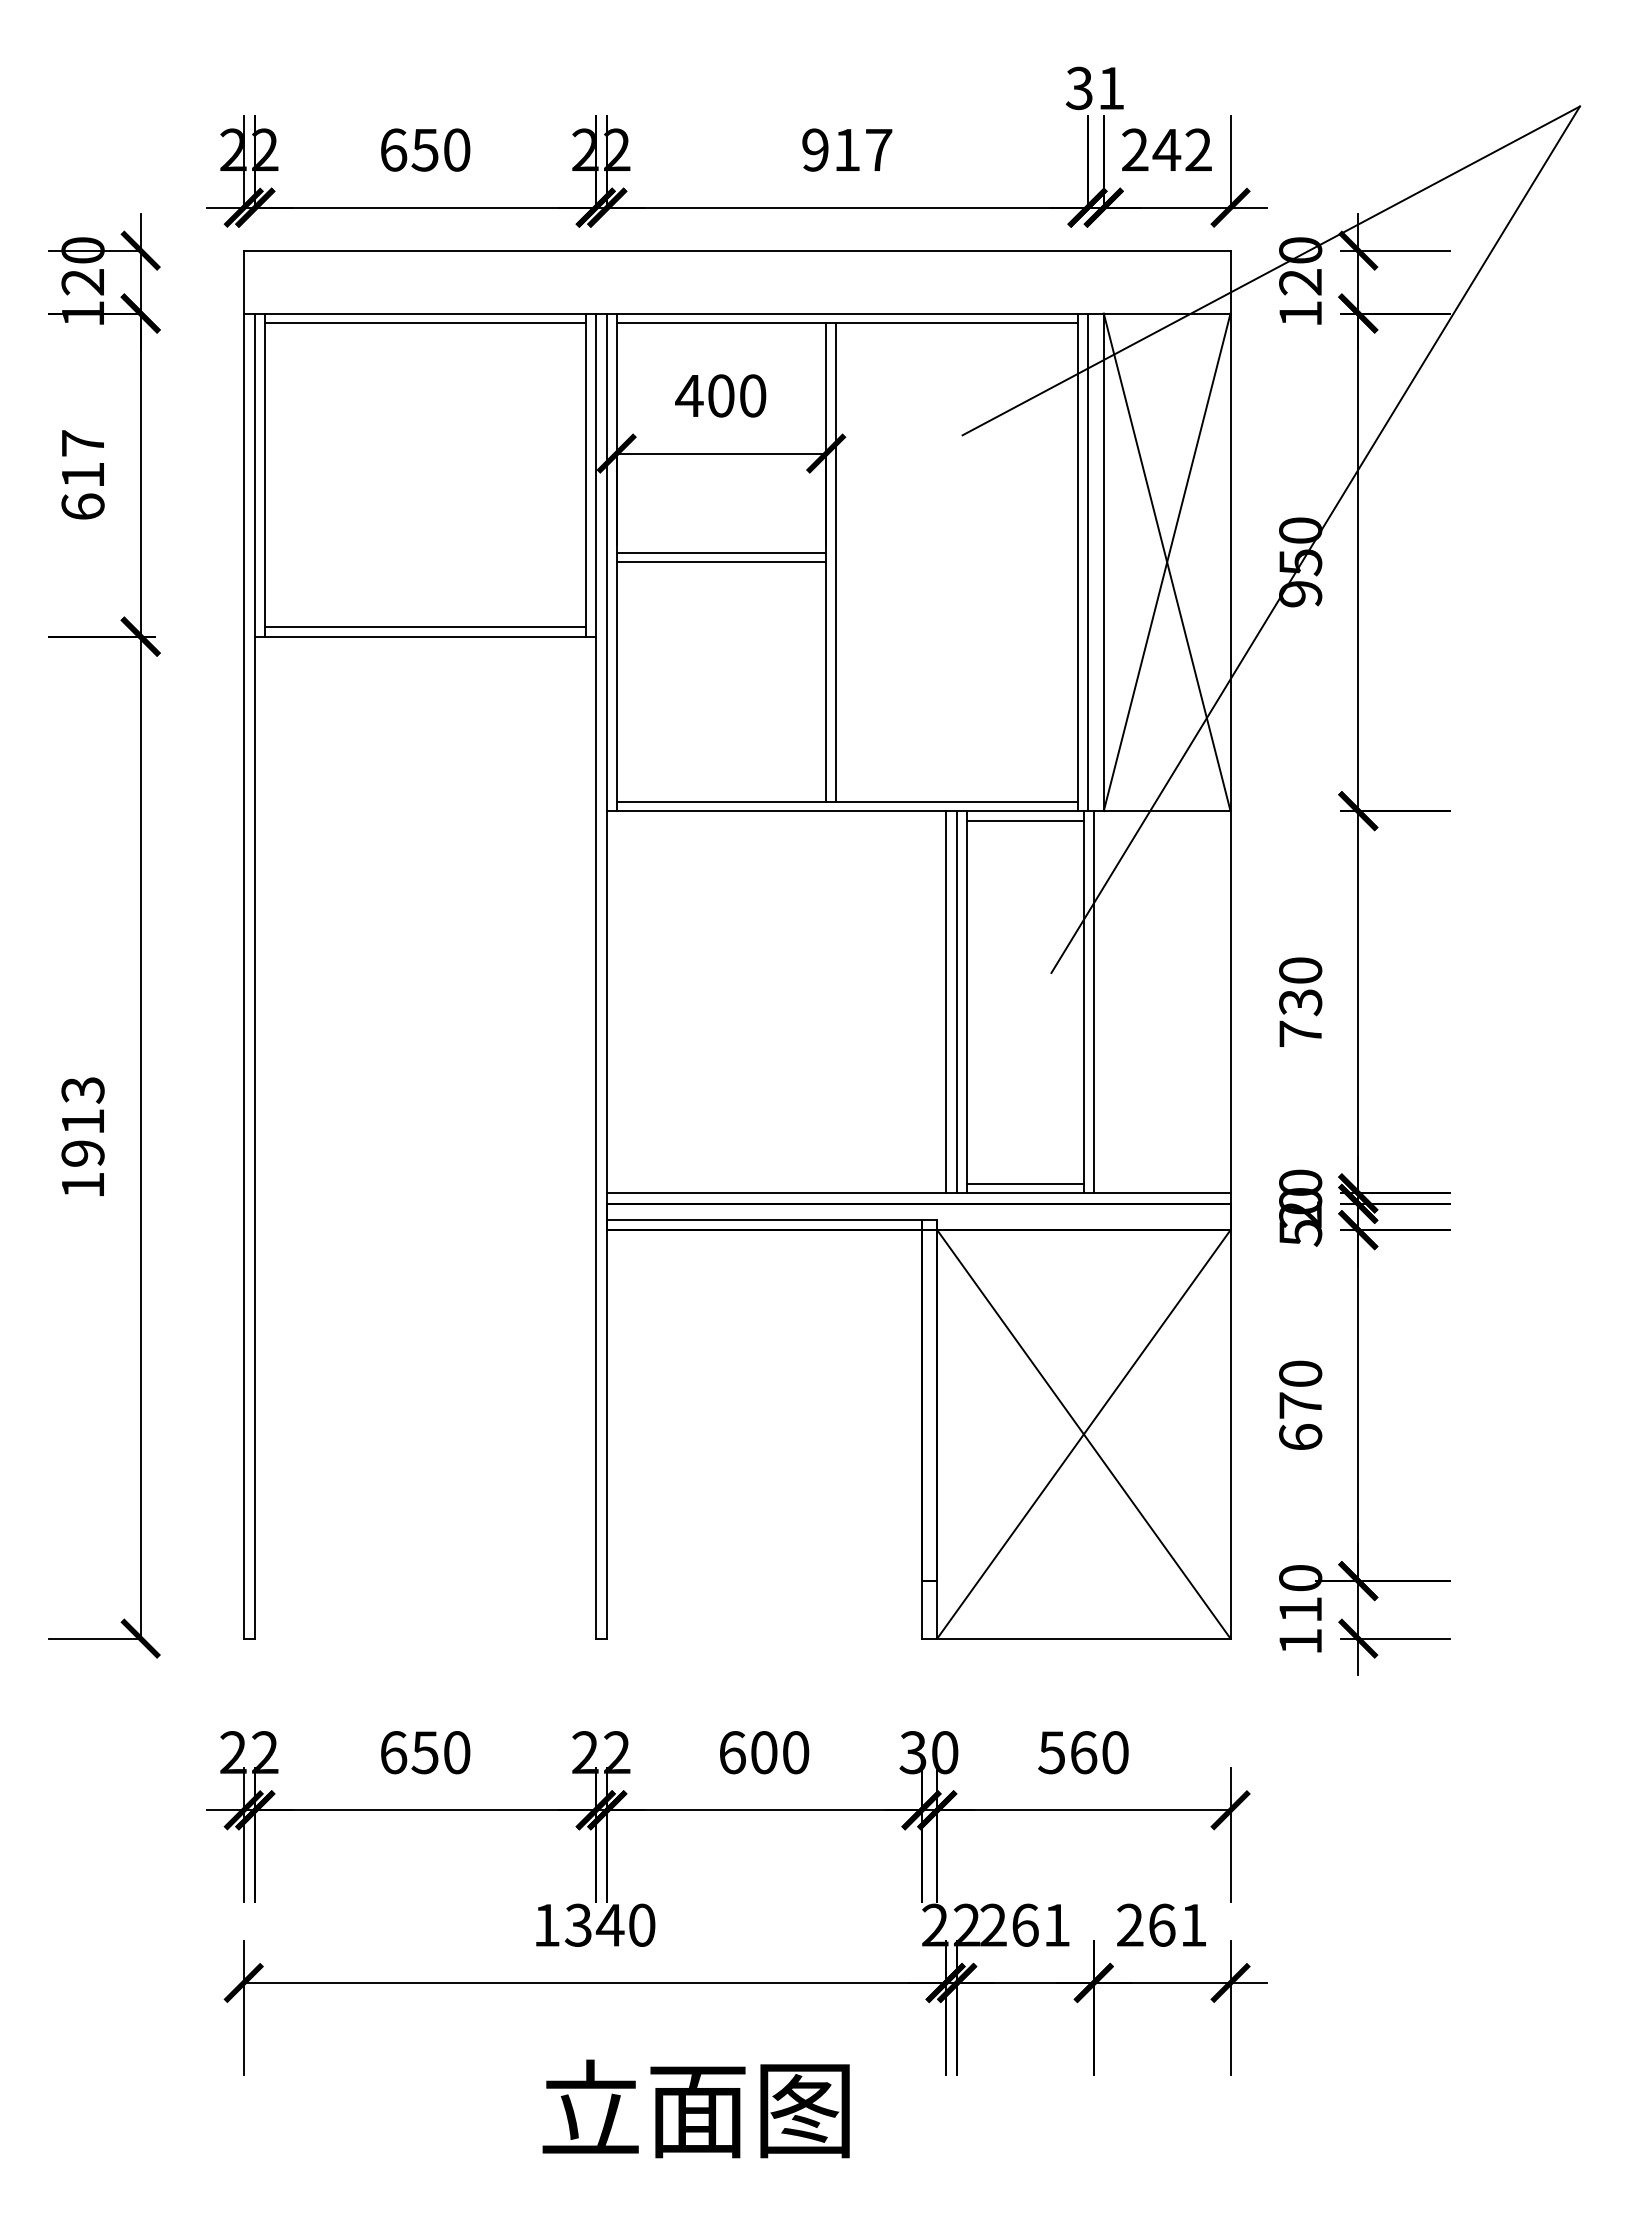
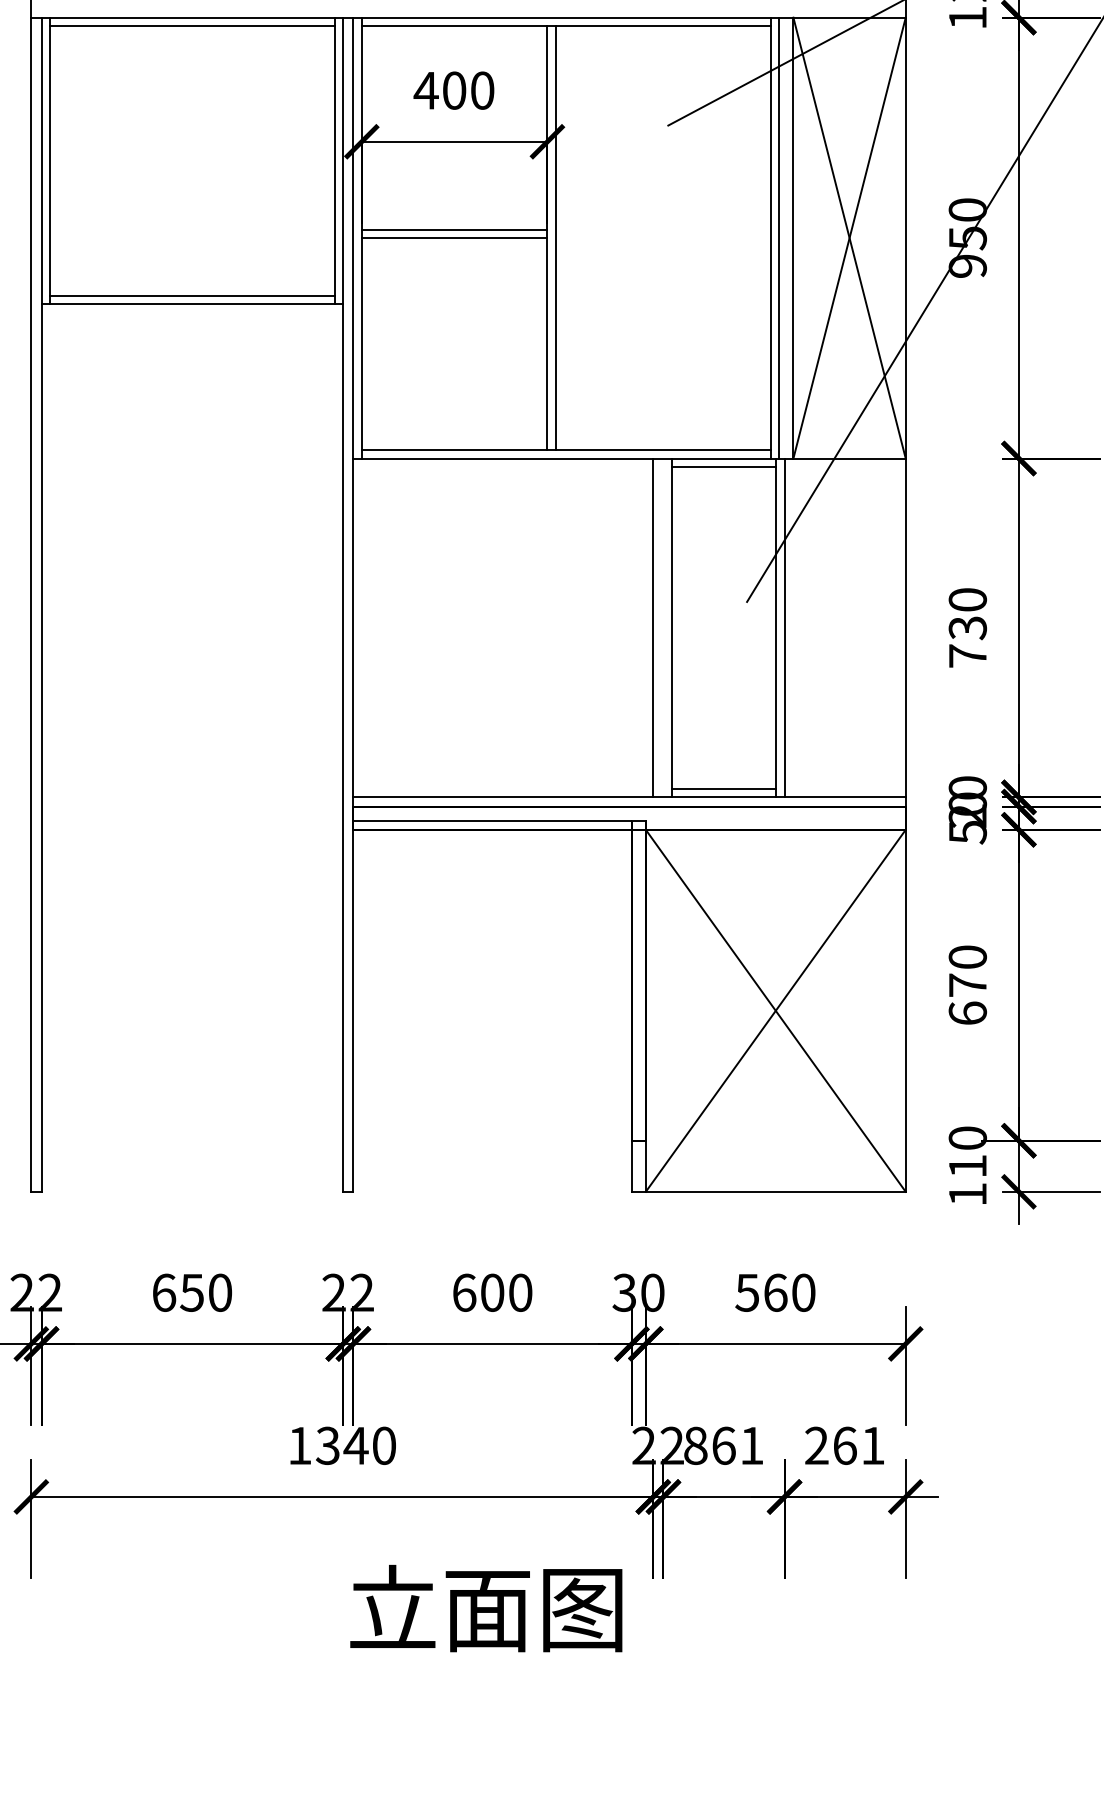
line: (957, 1002) -> (663, 628), removed
text: (993, 1924) -> (695, 1445), 261 -> 861
text: (695, 2108) -> (485, 1608), moved

